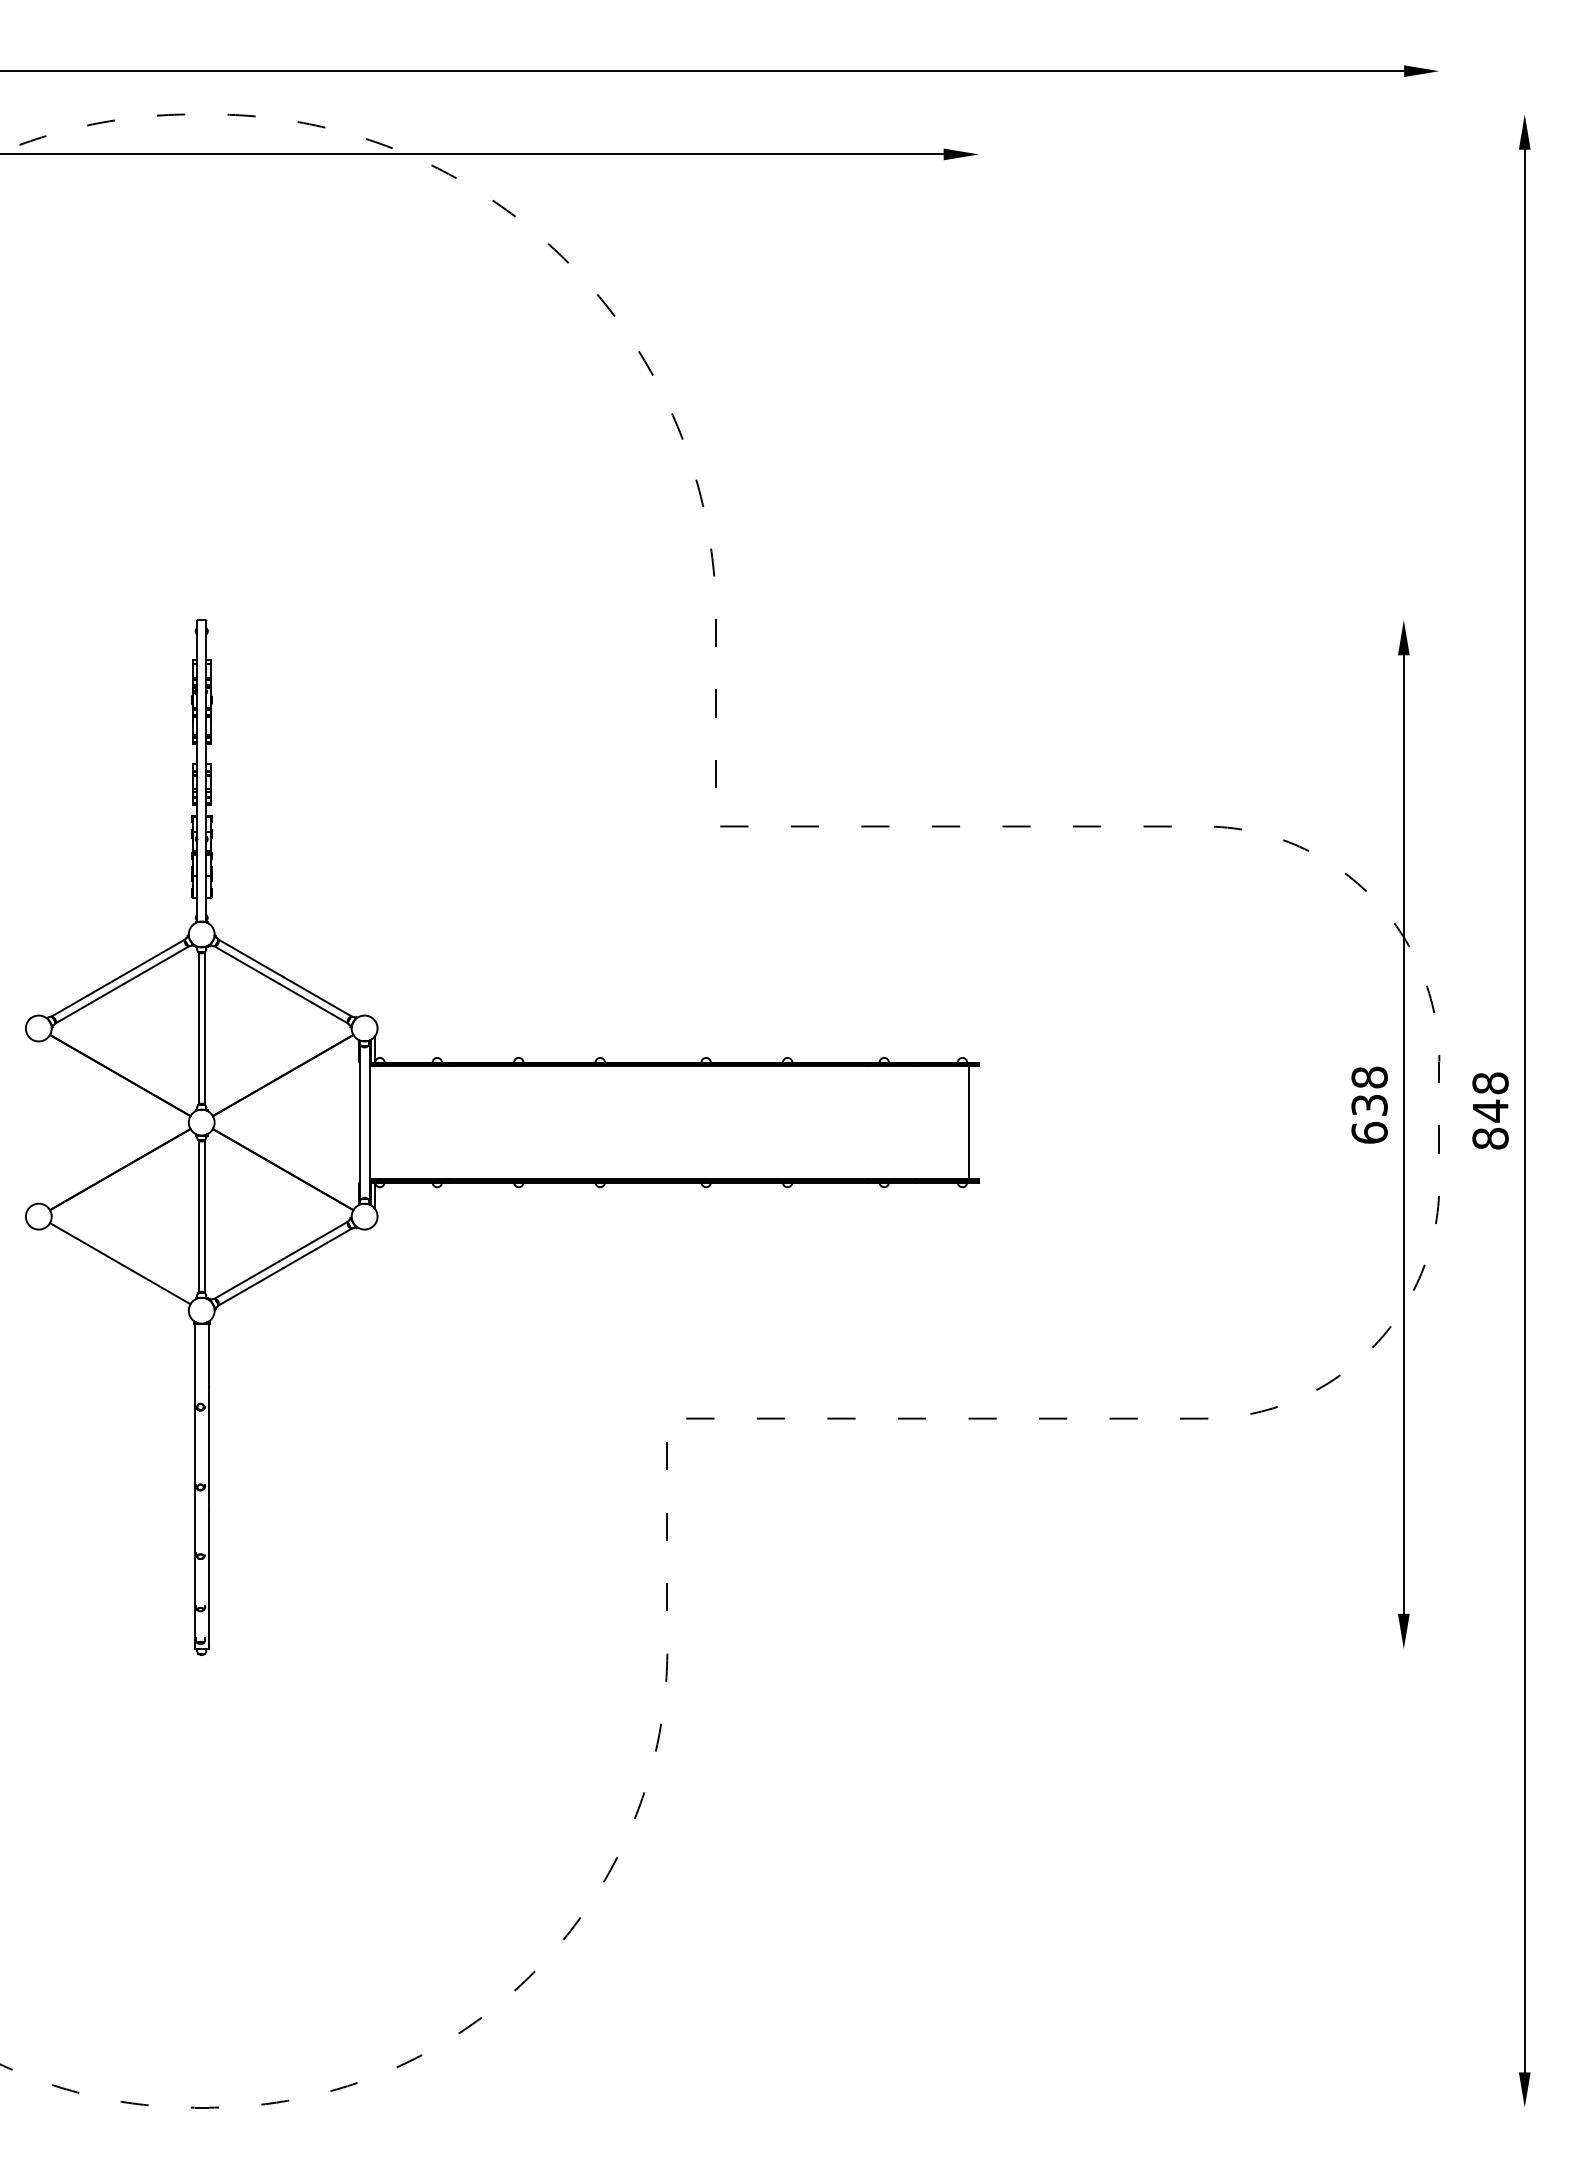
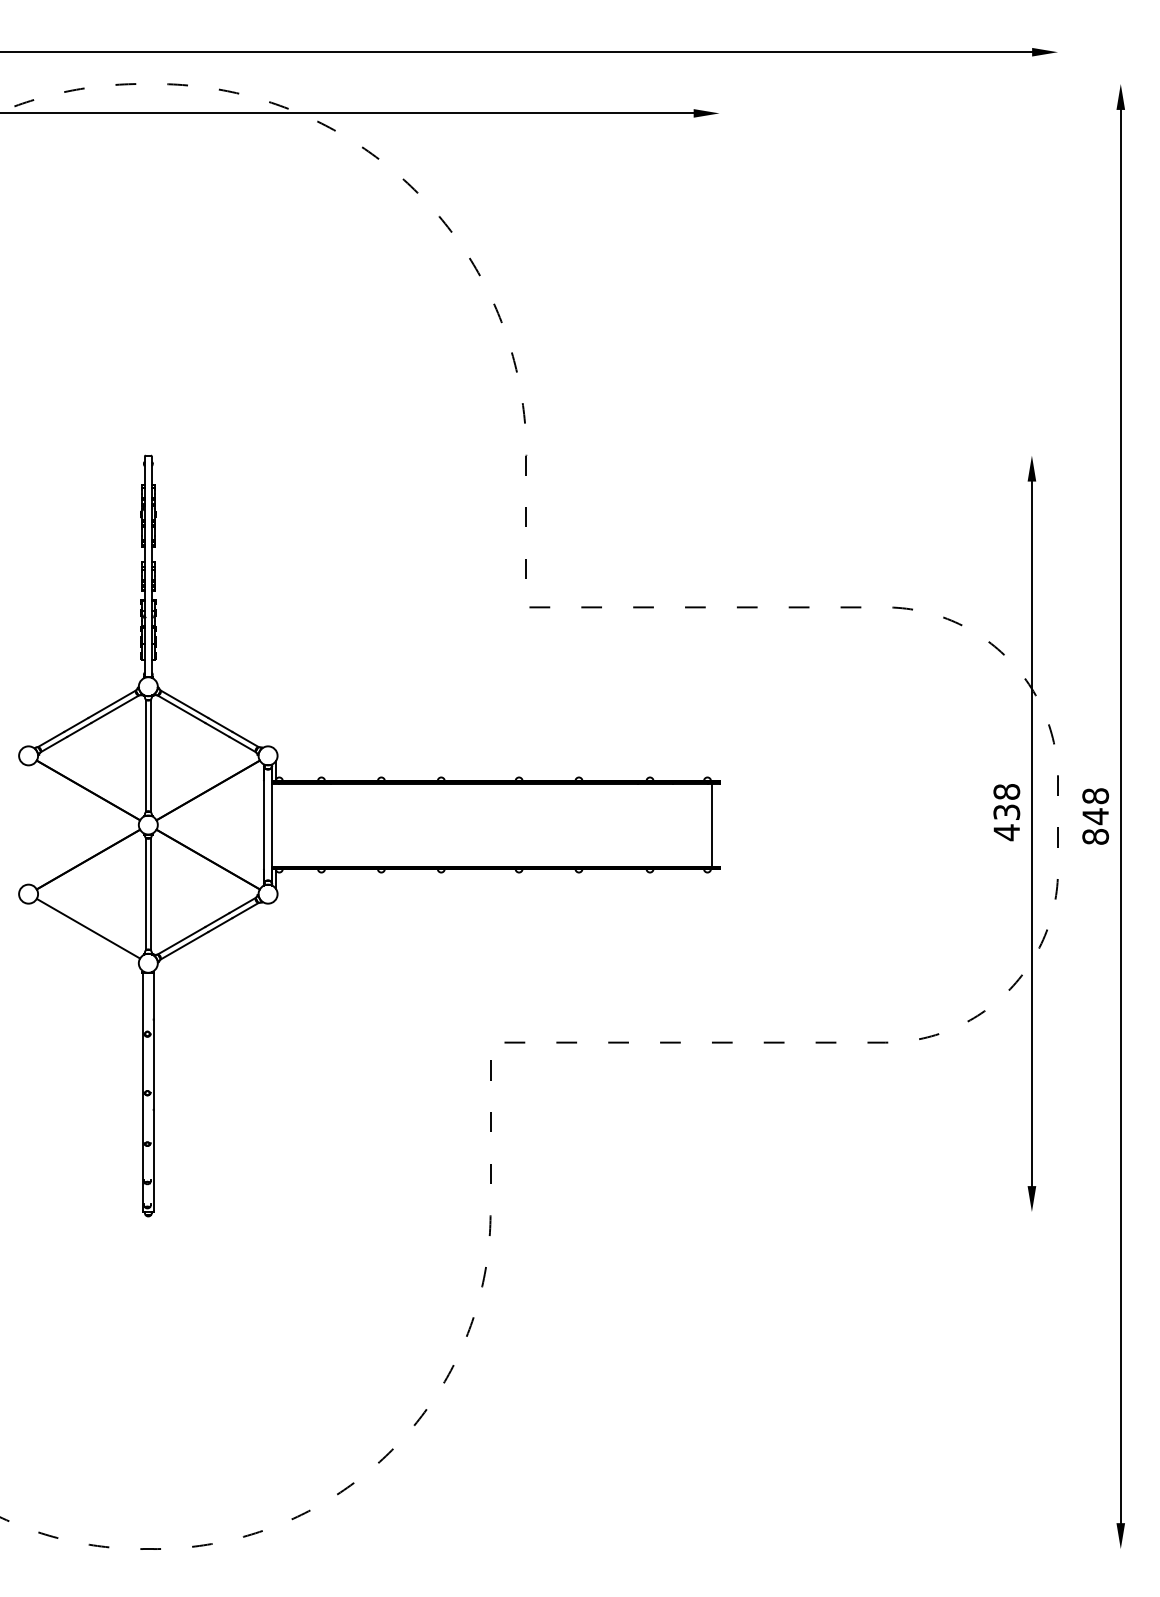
text: (1369, 1132) -> (1006, 832), 638 -> 438

